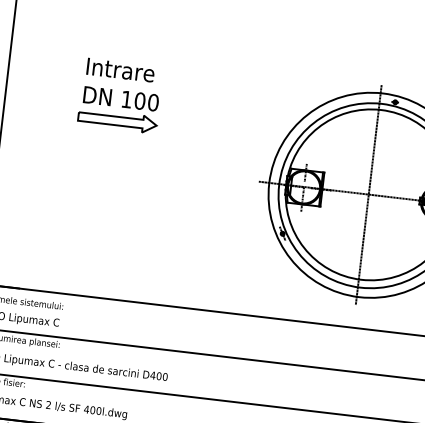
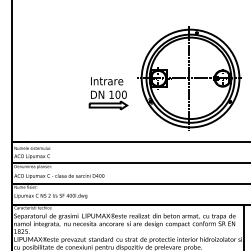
part: (120, 96) -> (108, 93), moved

